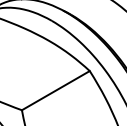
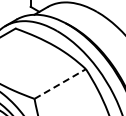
line: (56, 91) -> (60, 84), solid -> dashed

